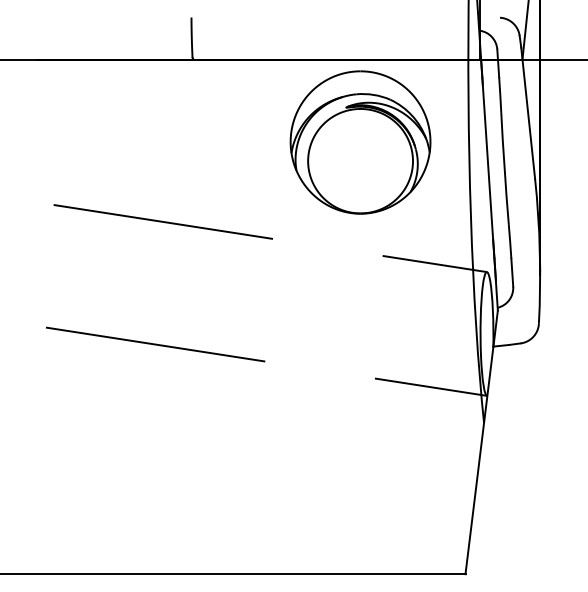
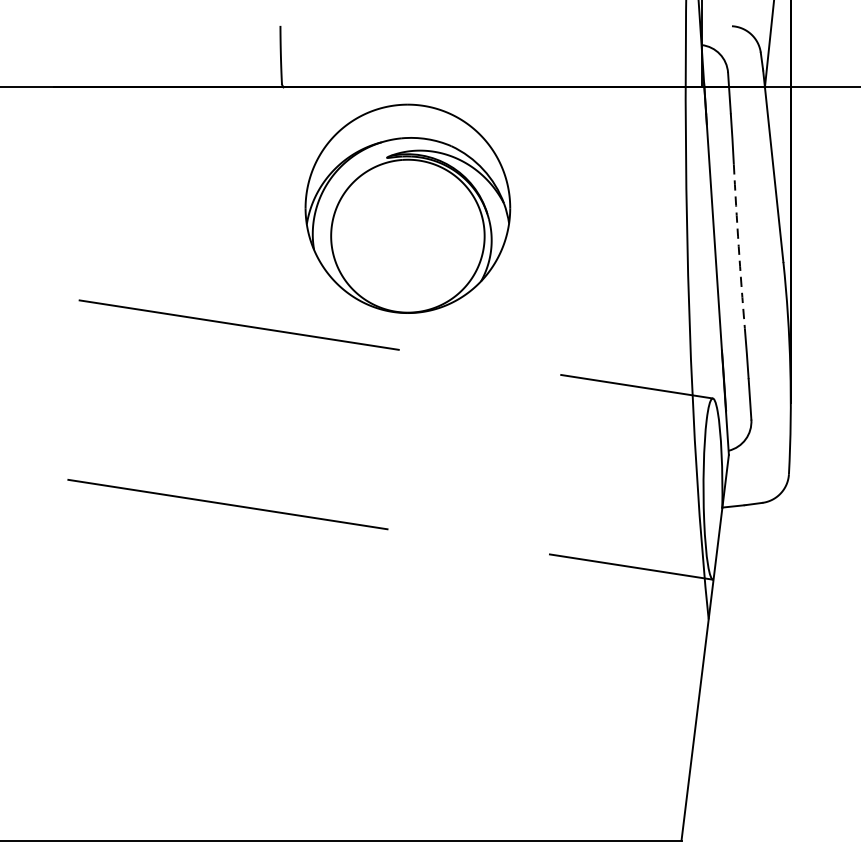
part: (360, 142) -> (407, 208), moved
arc: (504, 168) -> (738, 246), solid -> dashed

